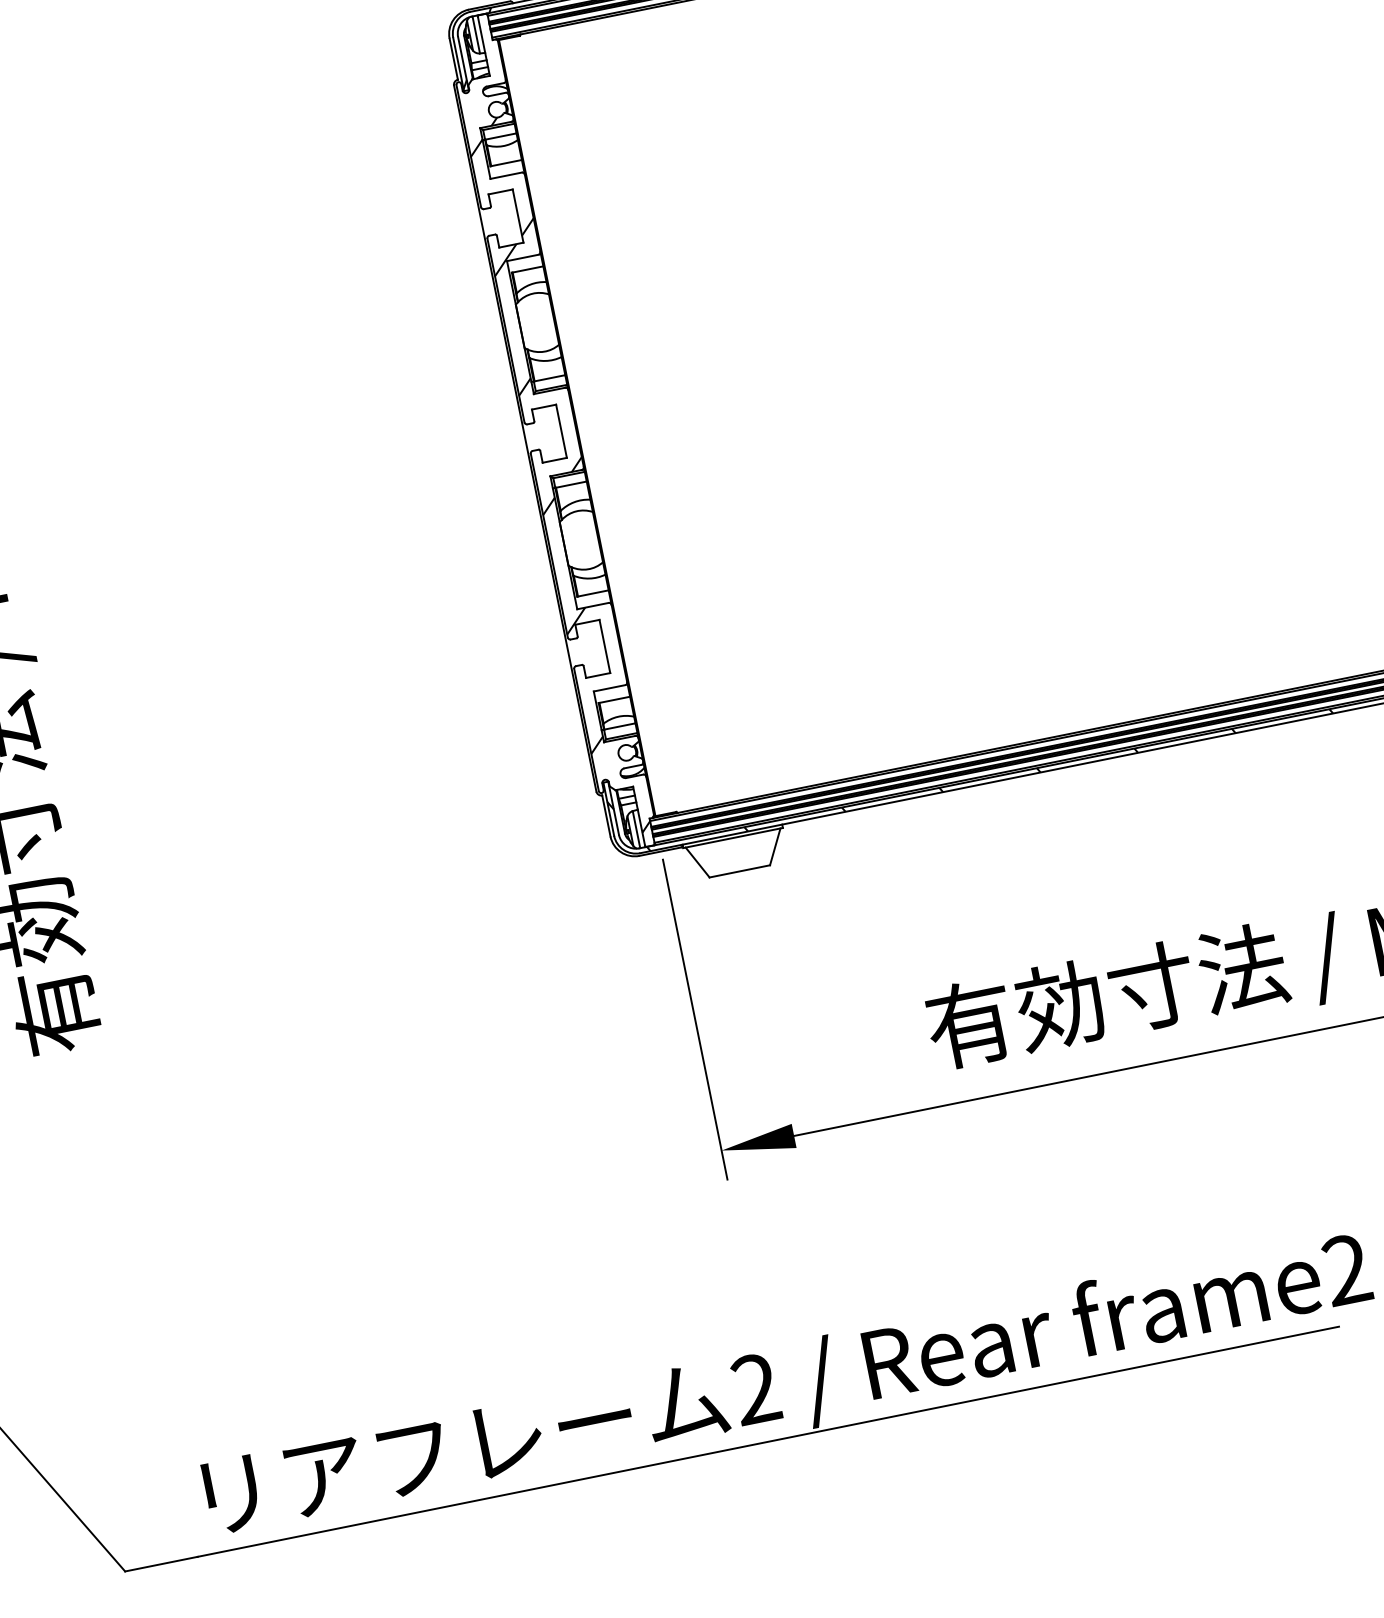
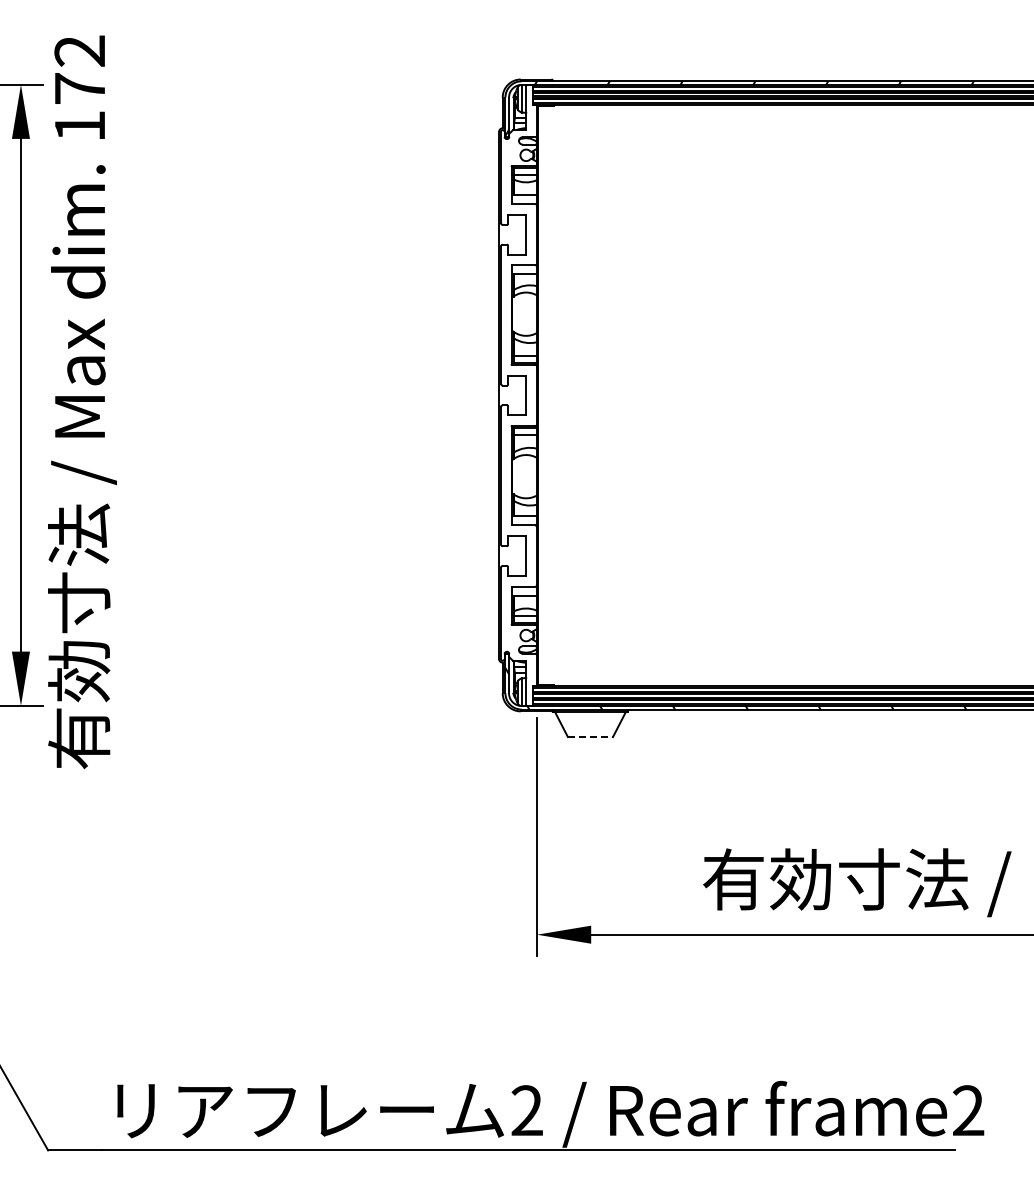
hatch: (559, 473) -> (518, 425), removed
line: (739, 872) -> (590, 737), solid -> dashed

